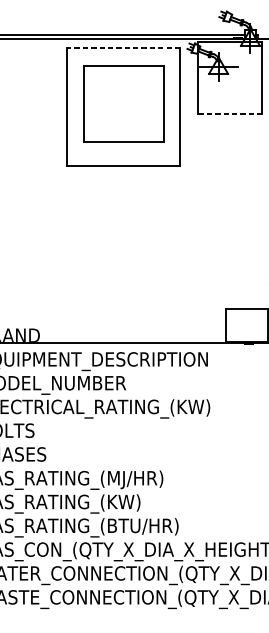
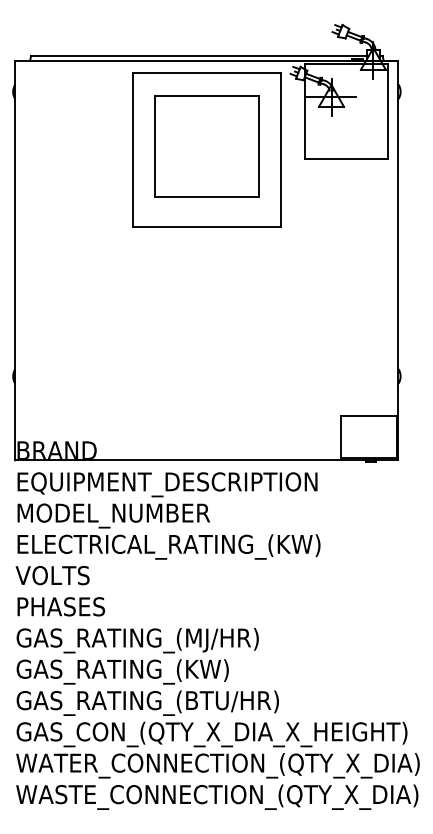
line: (123, 47) -> (206, 72), dashed -> solid
line: (229, 113) -> (346, 158), dashed -> solid

